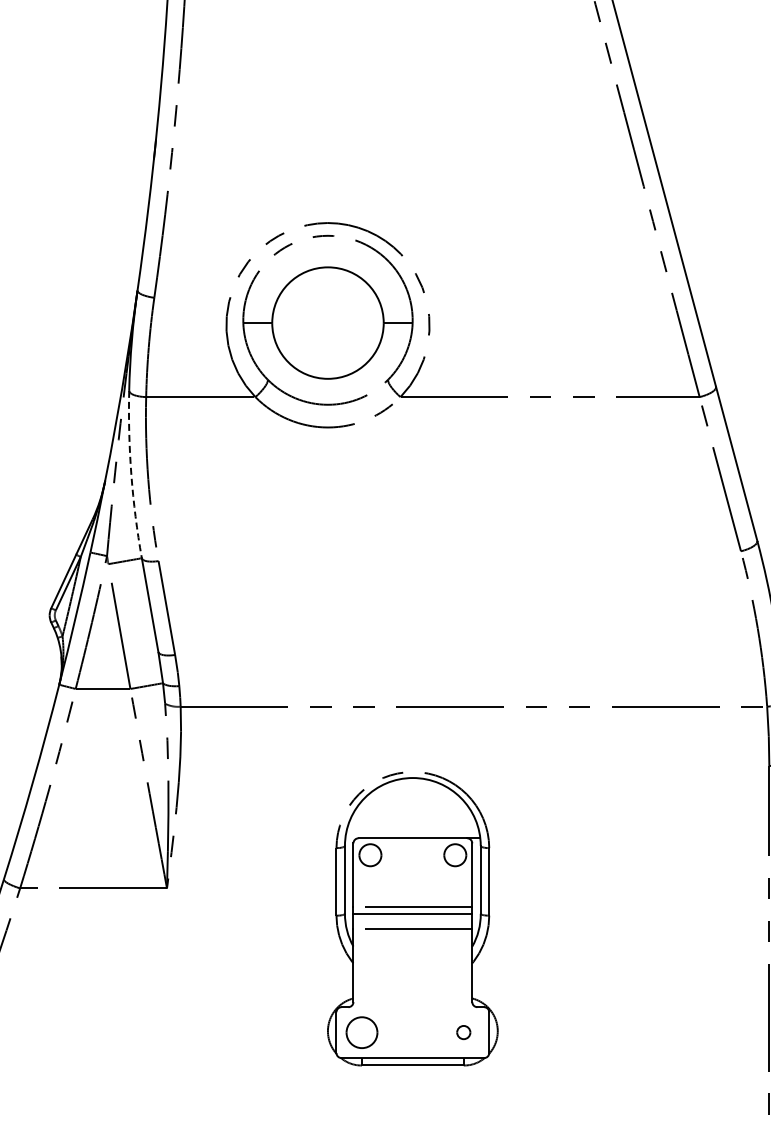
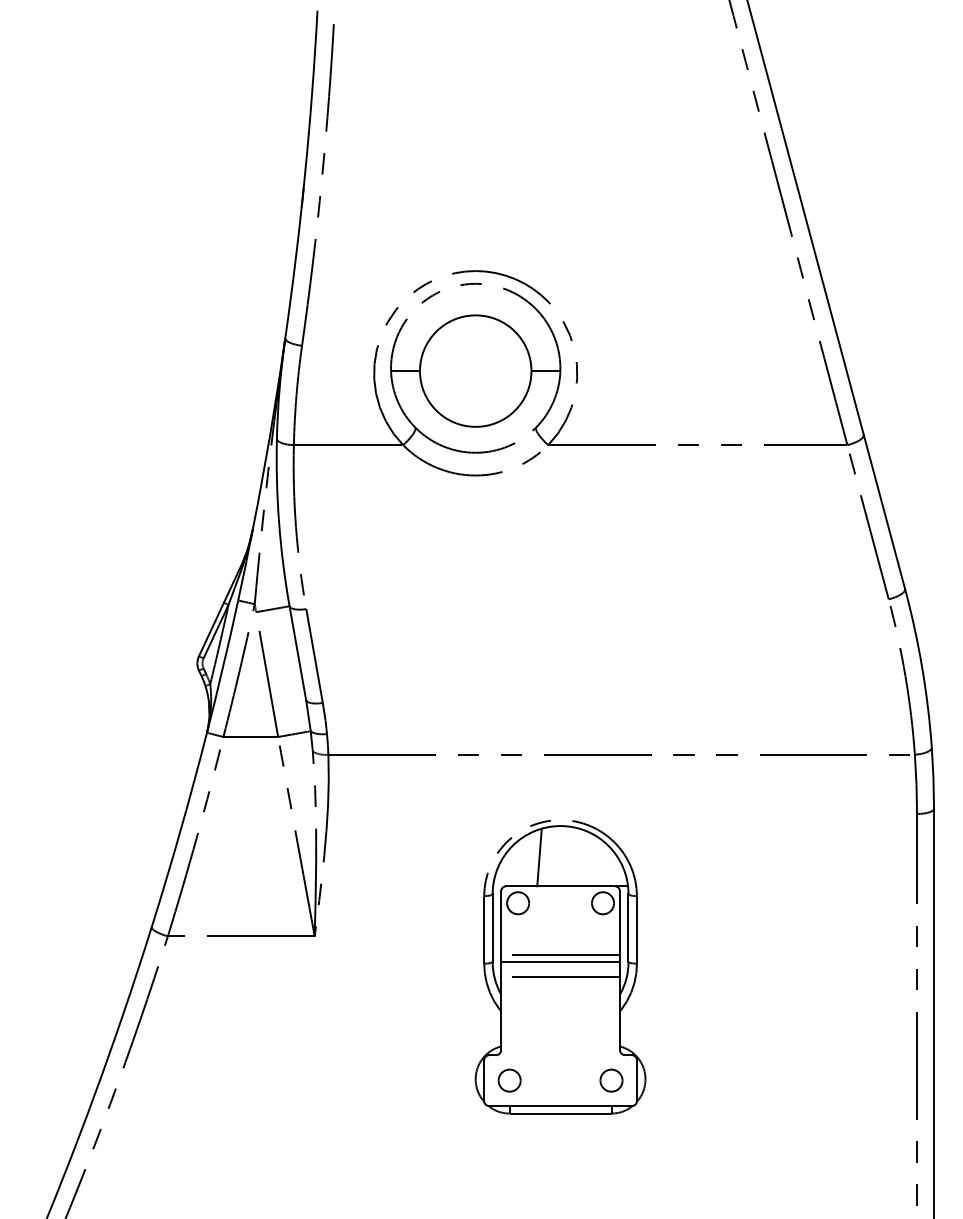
arc: (131, 474) -> (279, 522), dashed -> solid
line: (391, 809) -> (539, 857), added
part: (361, 1032) -> (509, 1080), size x0.71
part: (463, 1032) -> (611, 1080), size x1.67

